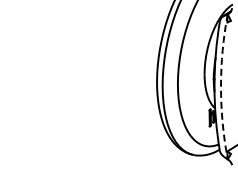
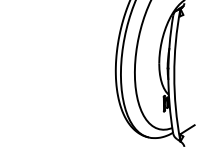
arc: (220, 86) -> (173, 74), dashed -> solid

